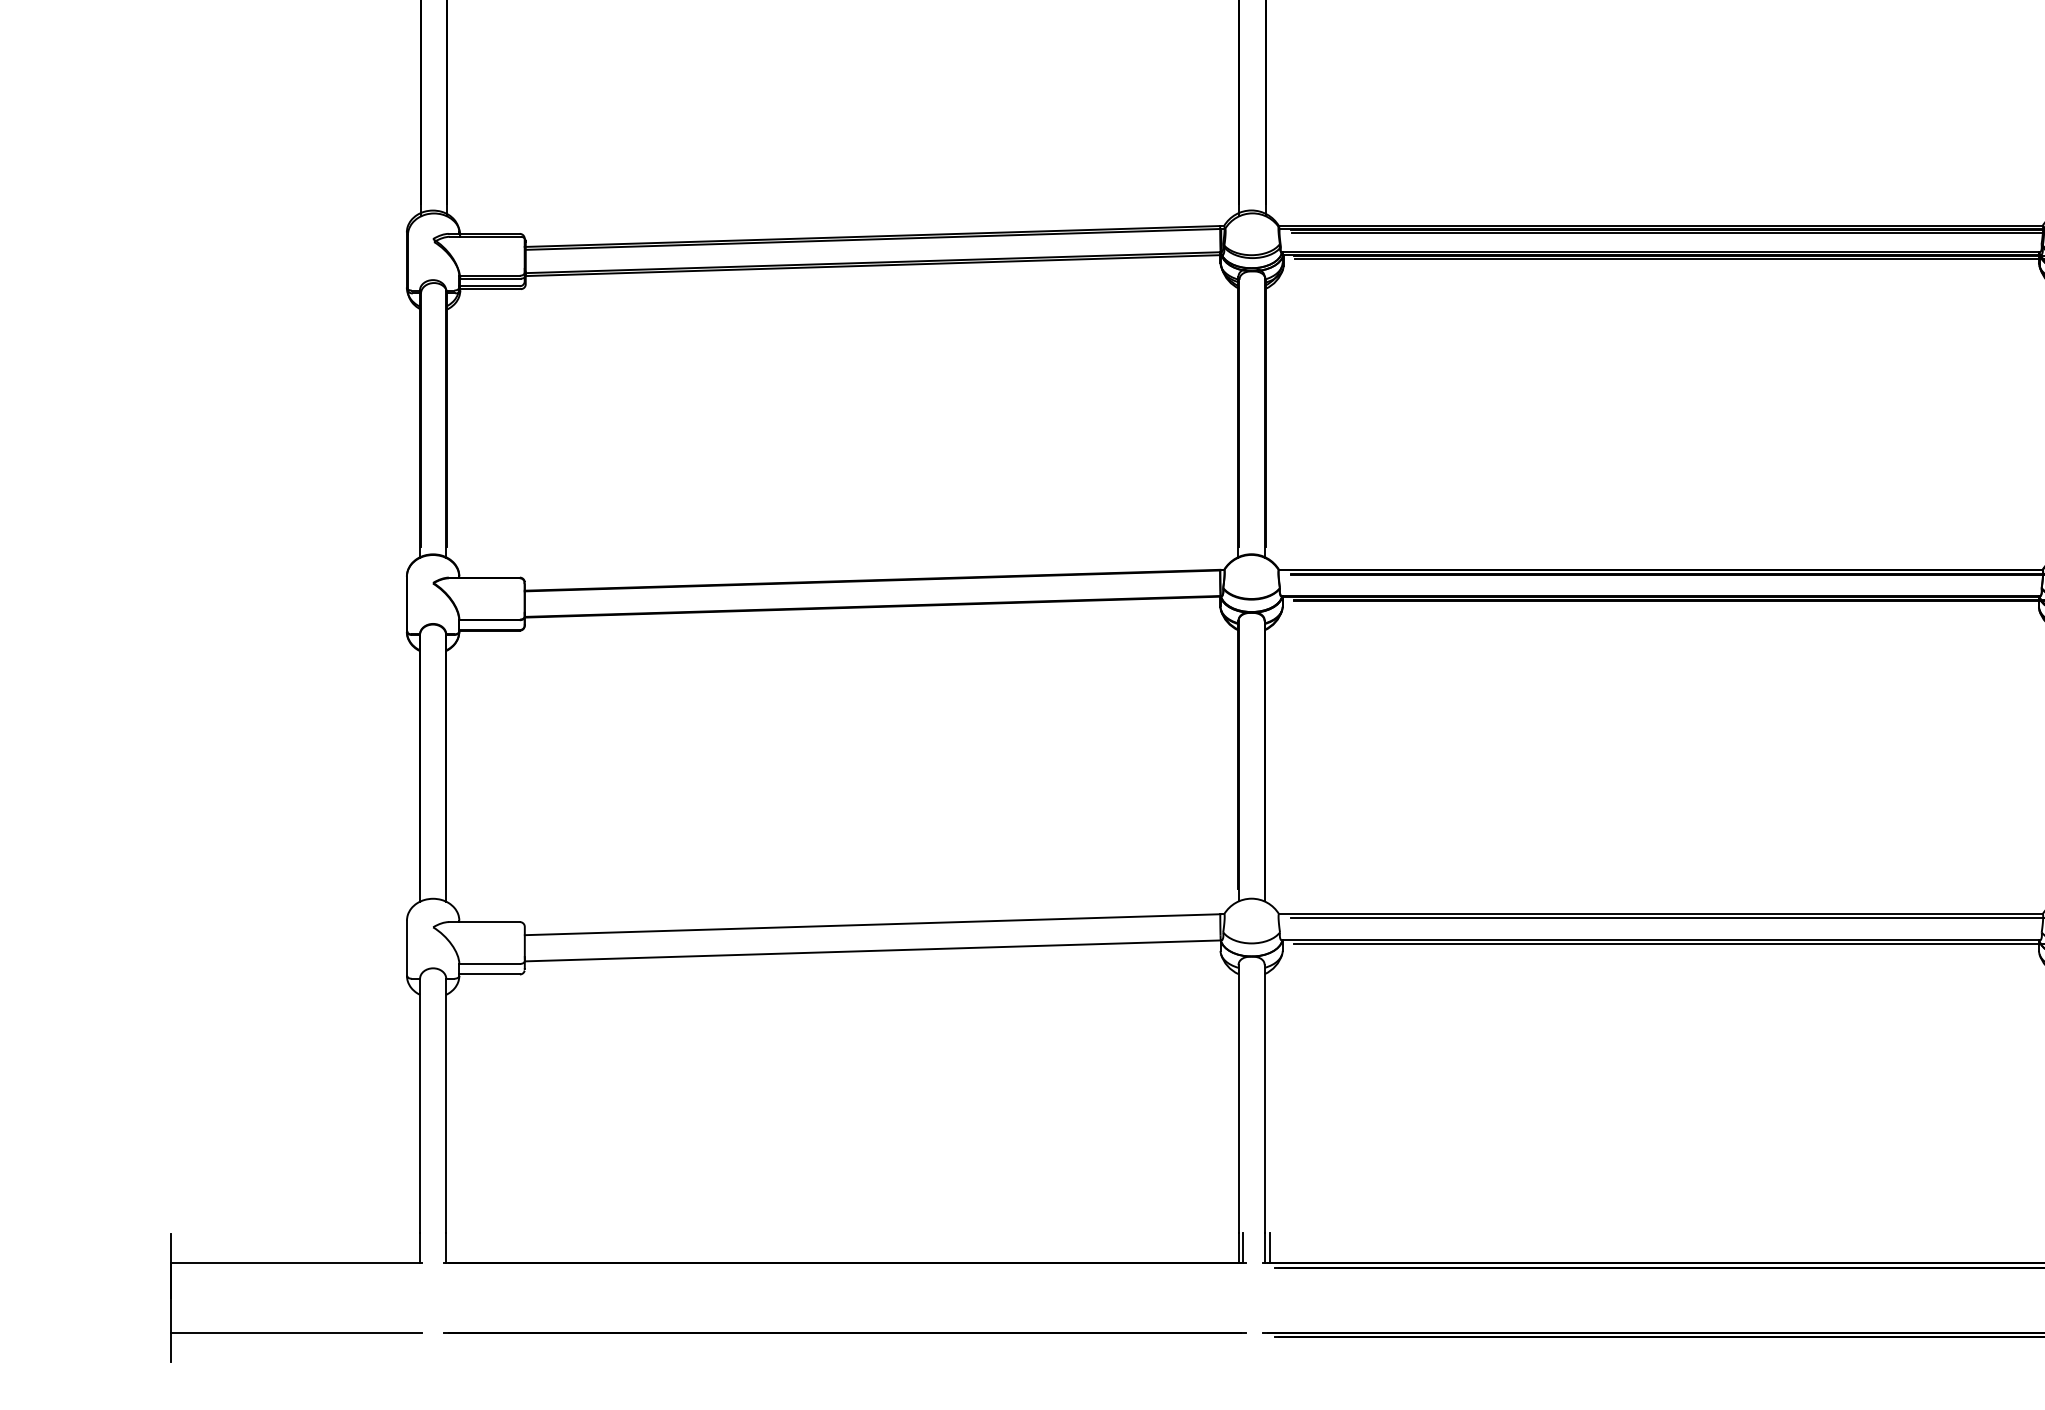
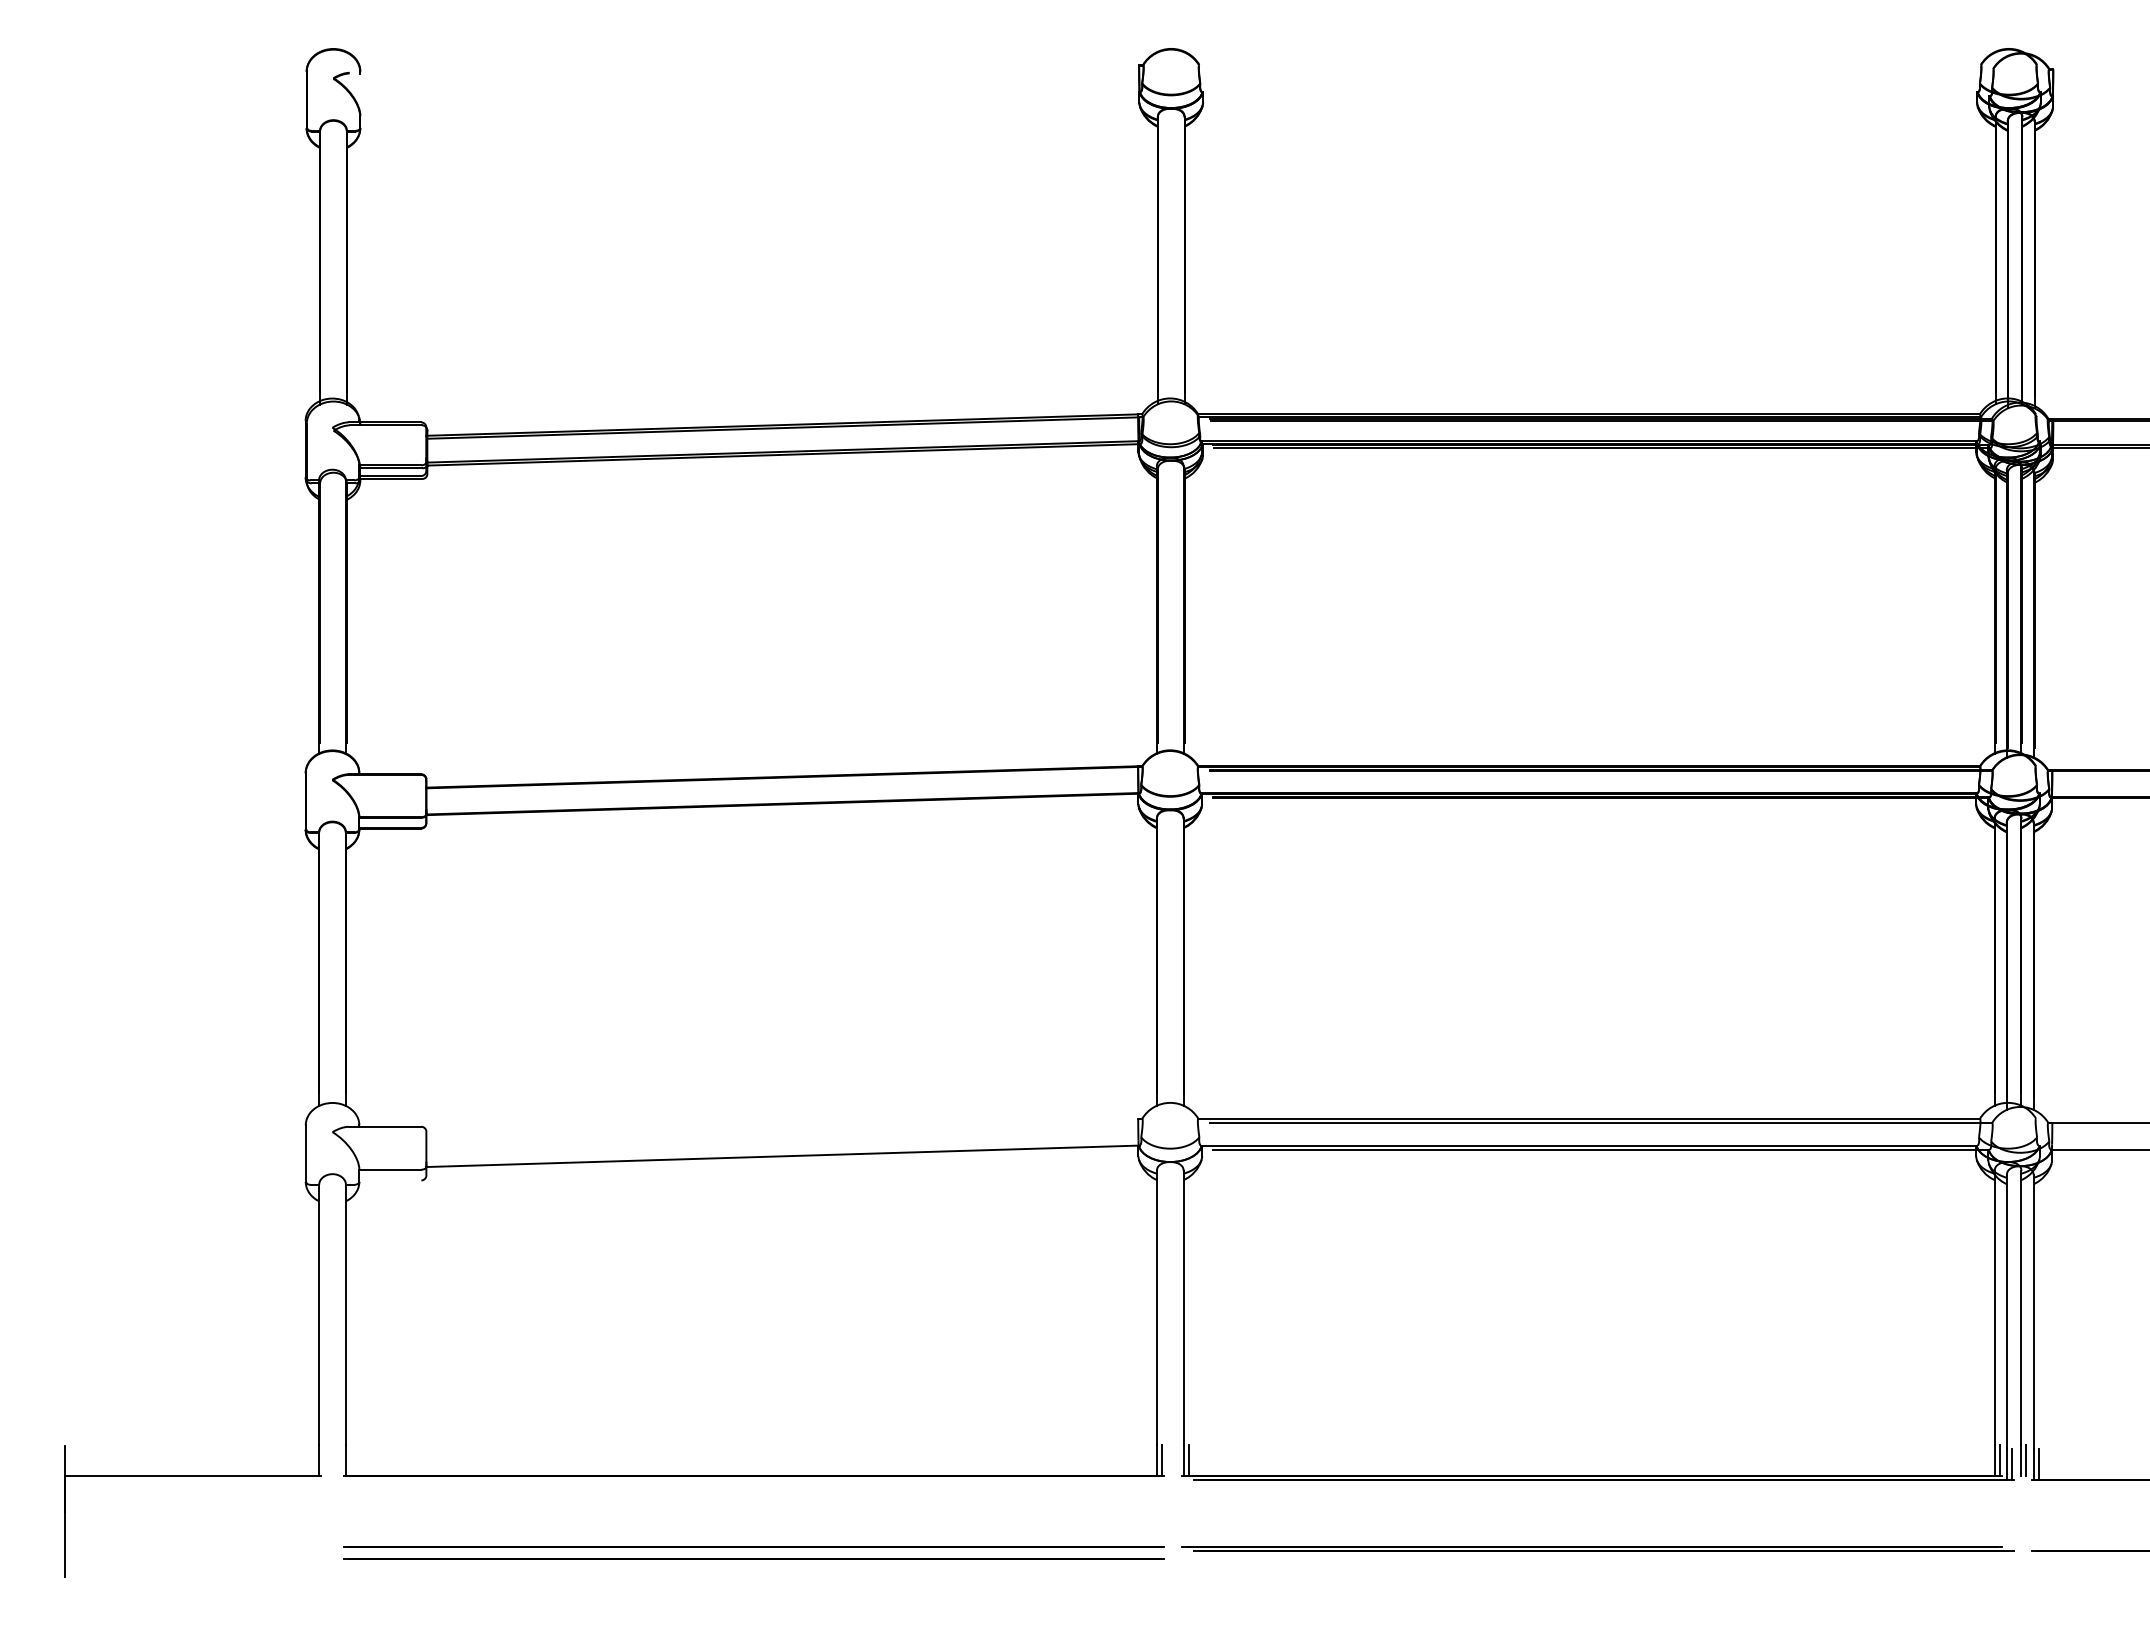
line: (872, 924) -> (782, 1129), removed
line: (489, 974) -> (390, 1180), removed
line: (296, 1333) -> (192, 1547), removed
line: (844, 1343) -> (753, 1558), added

